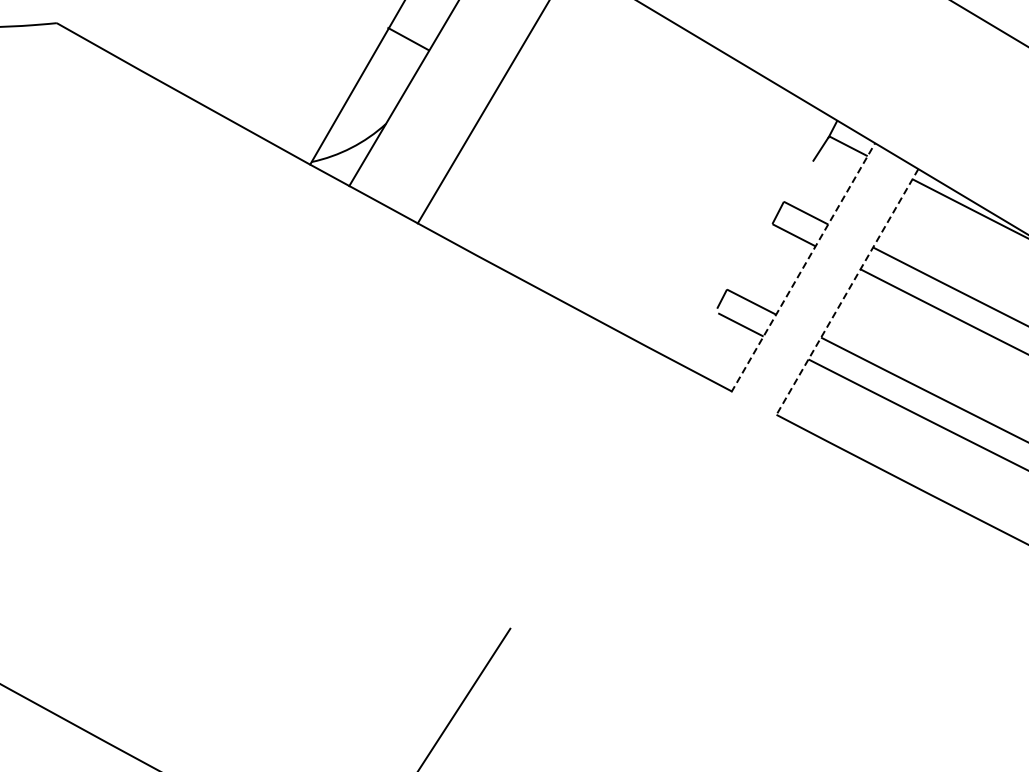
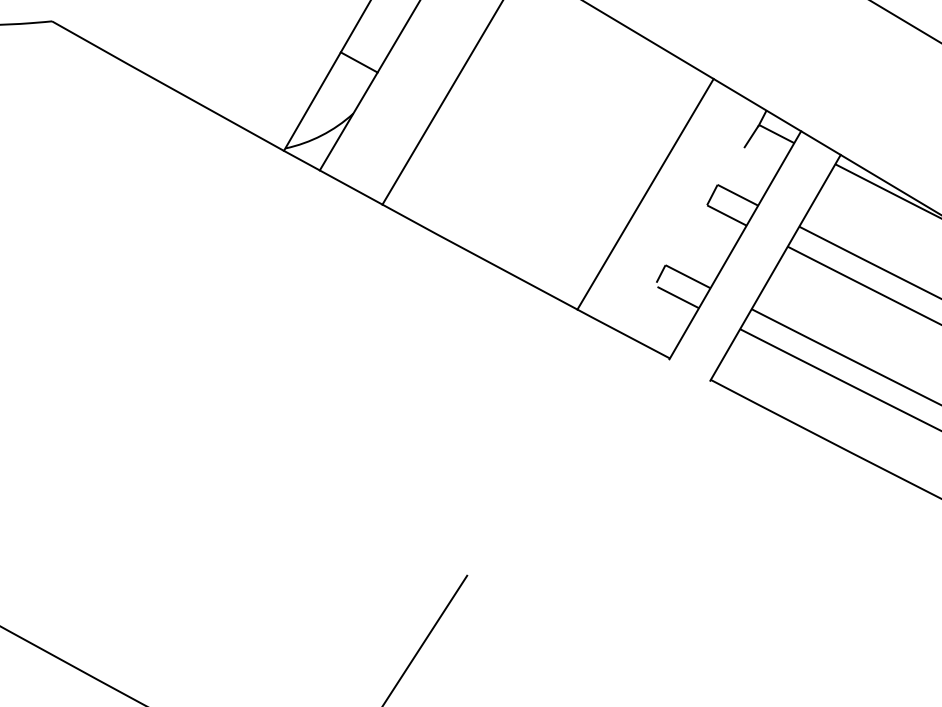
line: (408, 39) -> (359, 62), moved
line: (704, 212) -> (644, 194), added
line: (803, 267) -> (735, 245), dashed -> solid
line: (846, 292) -> (774, 267), dashed -> solid

